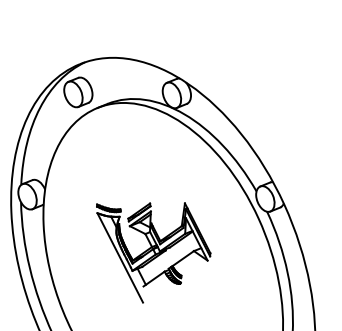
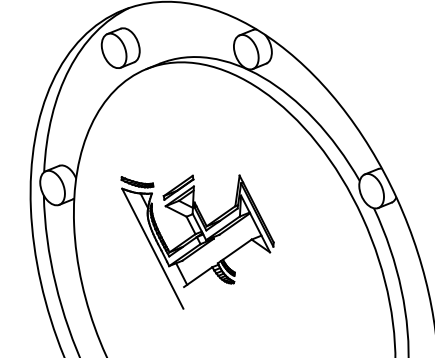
part: (153, 252) -> (197, 241), moved

